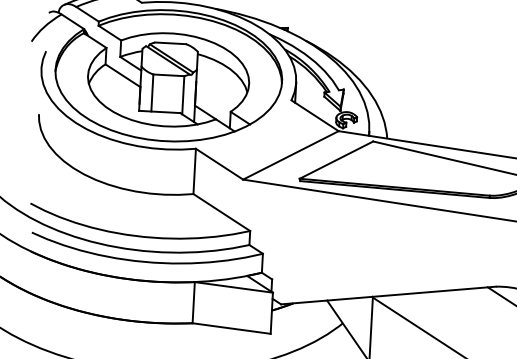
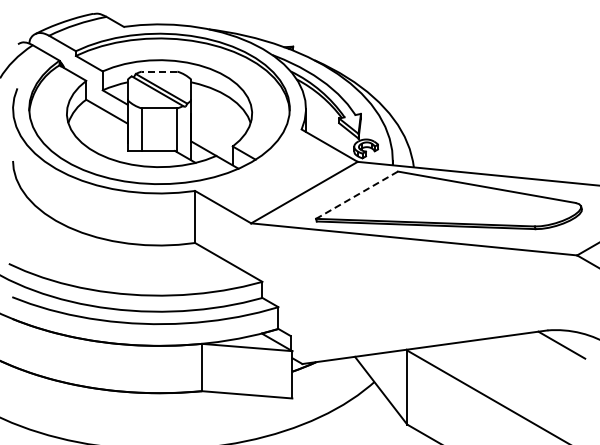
line: (170, 43) -> (159, 71), solid -> dashed
line: (336, 160) -> (356, 195), solid -> dashed

